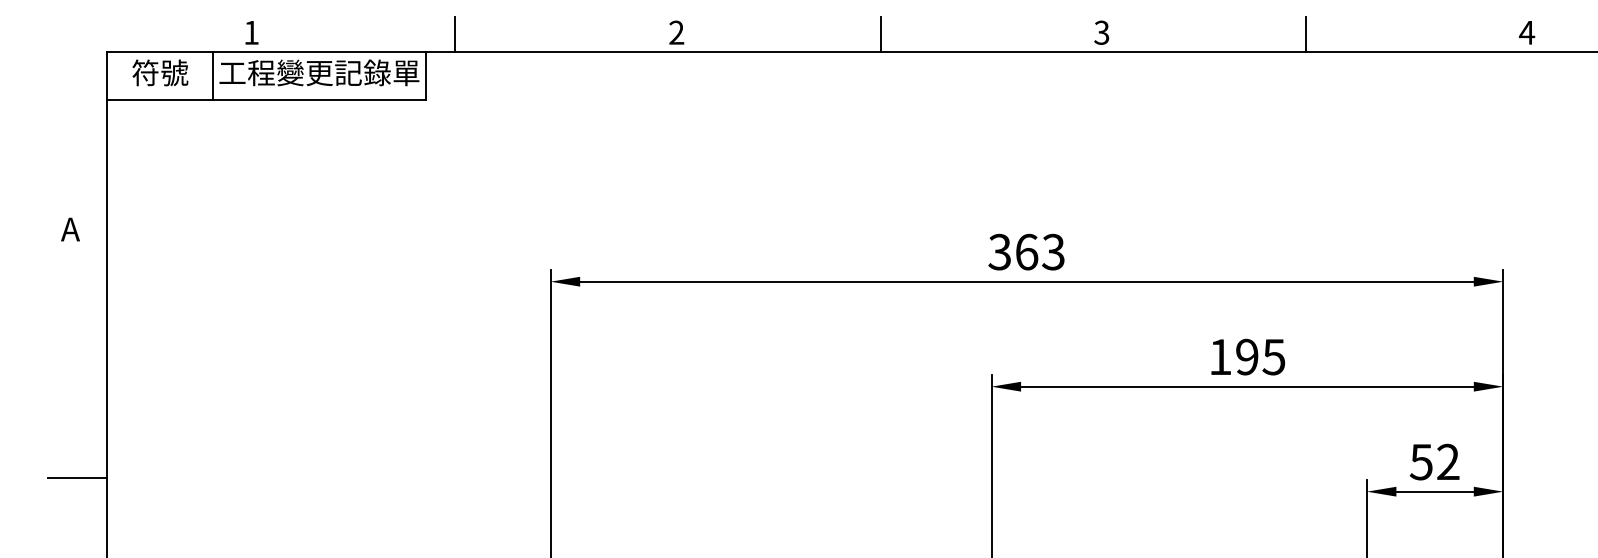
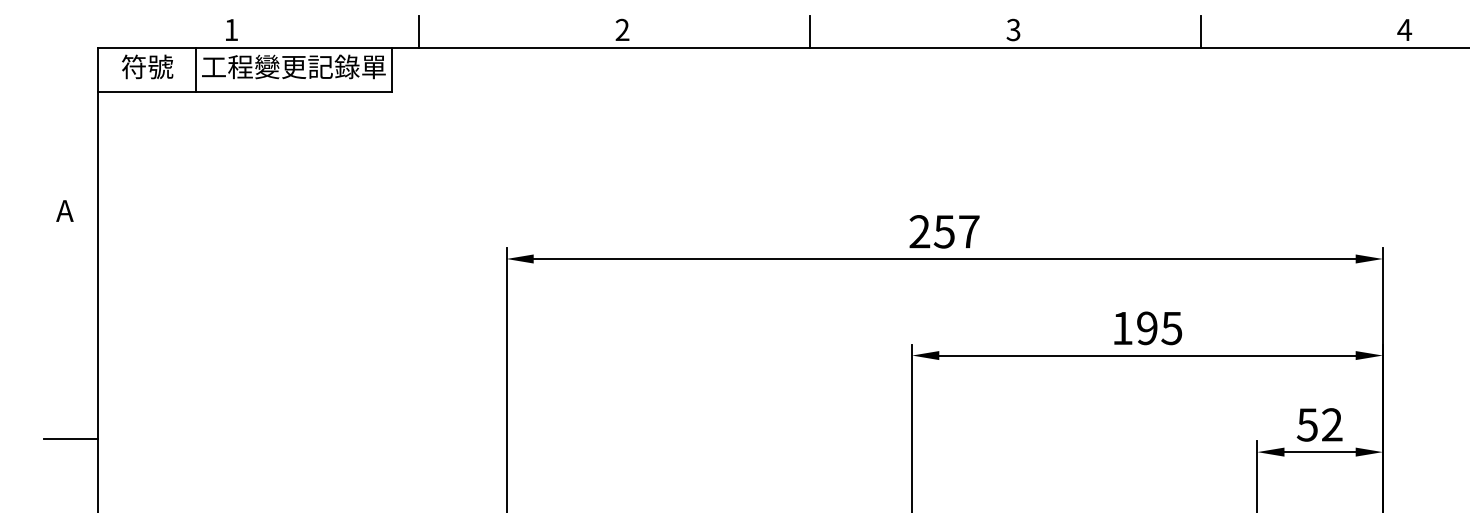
text: (1026, 251) -> (944, 231), 363 -> 257

